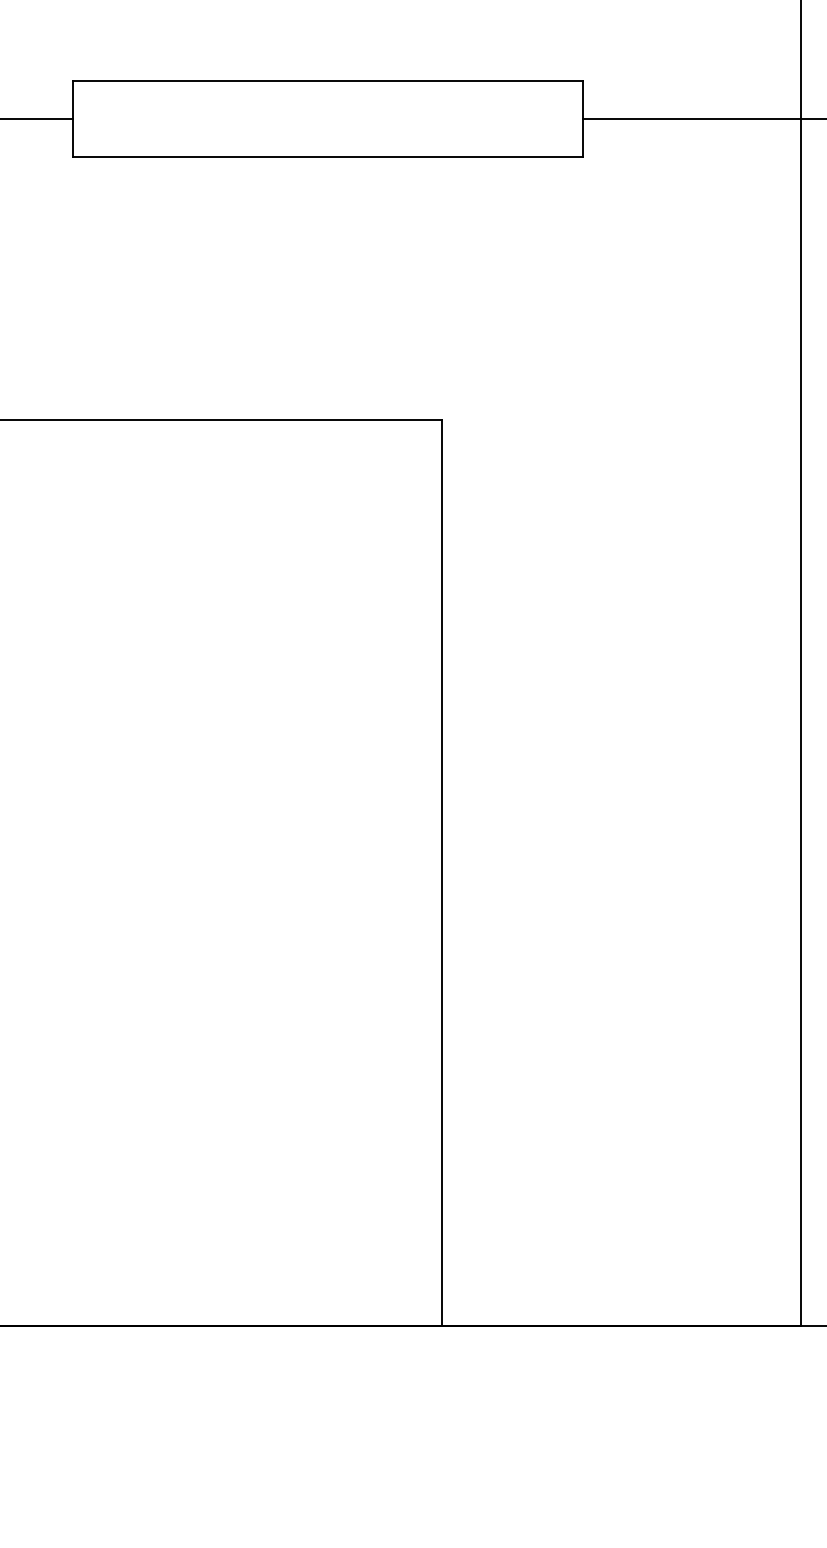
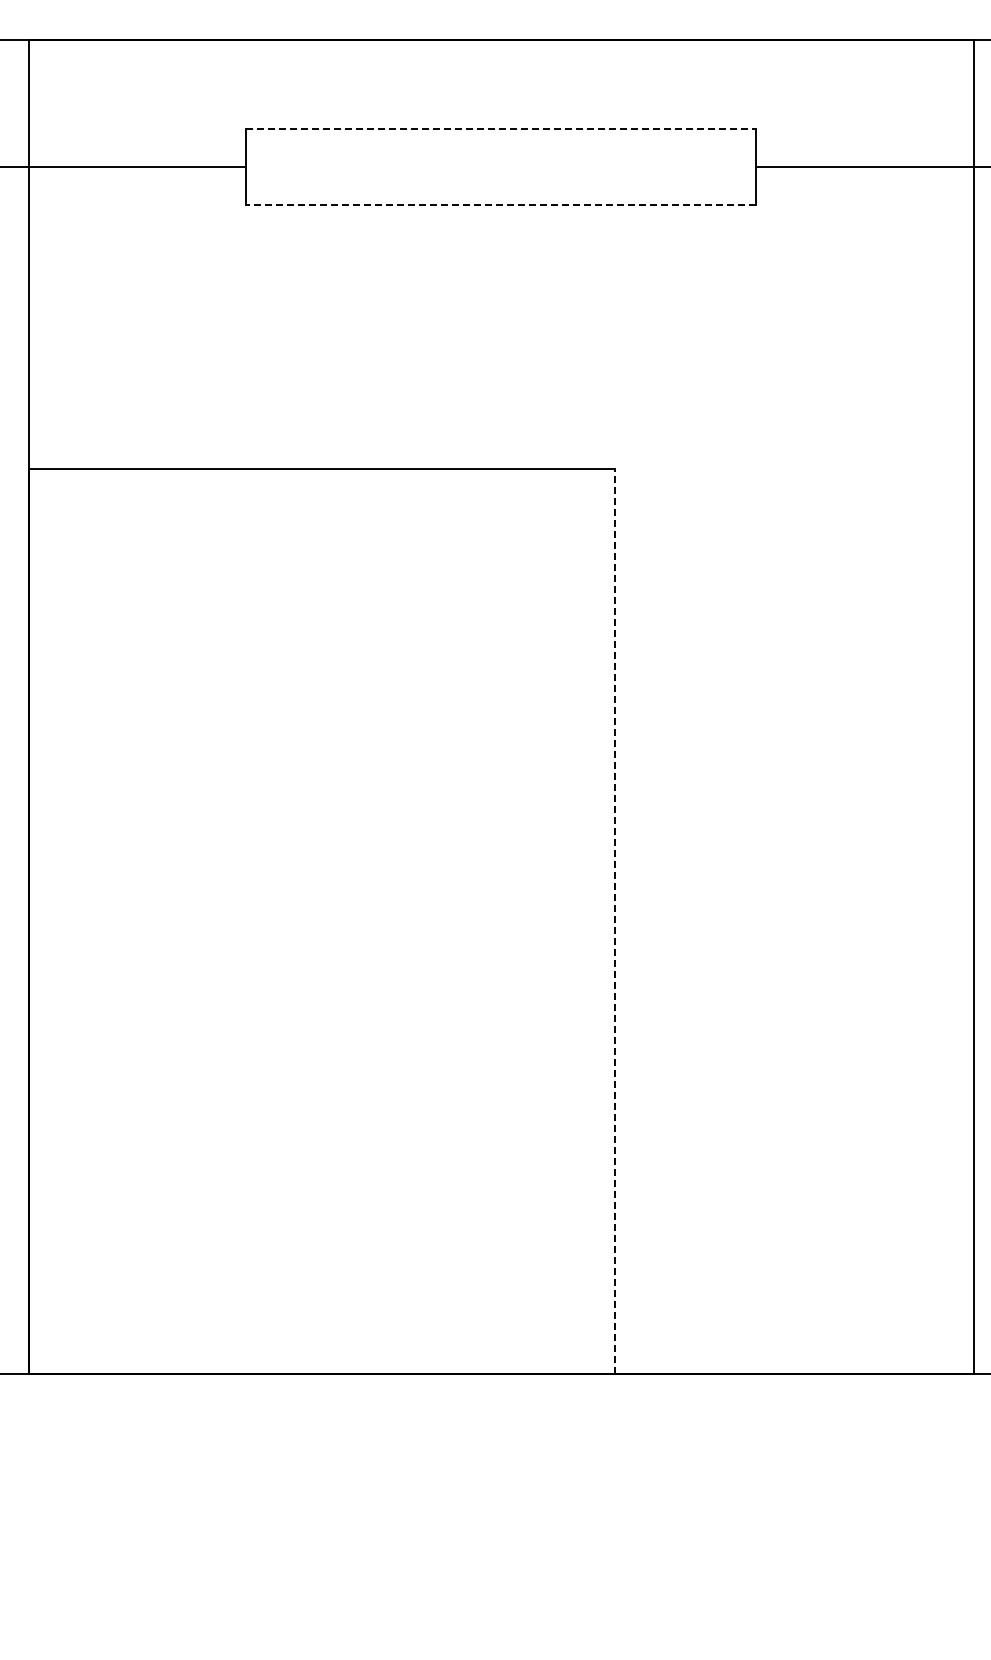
line: (328, 80) -> (501, 128), solid -> dashed
line: (328, 157) -> (501, 205), solid -> dashed
line: (442, 873) -> (615, 921), solid -> dashed

